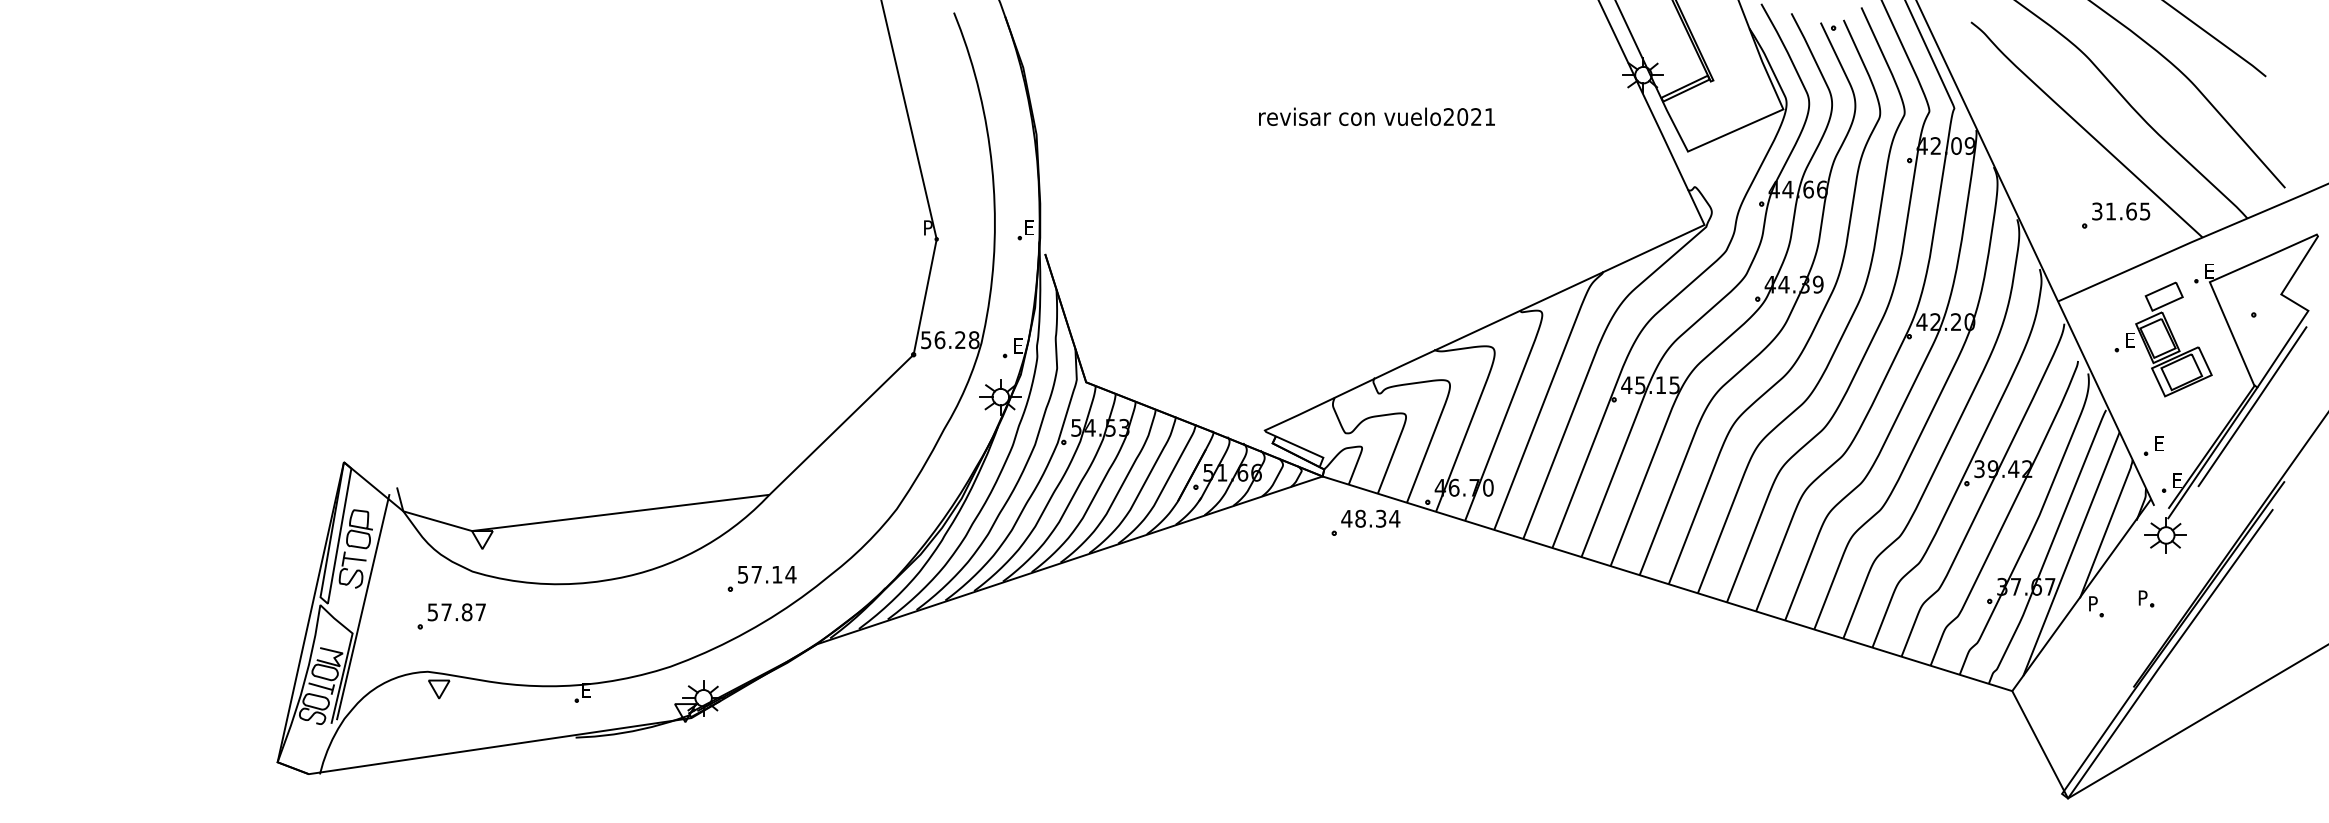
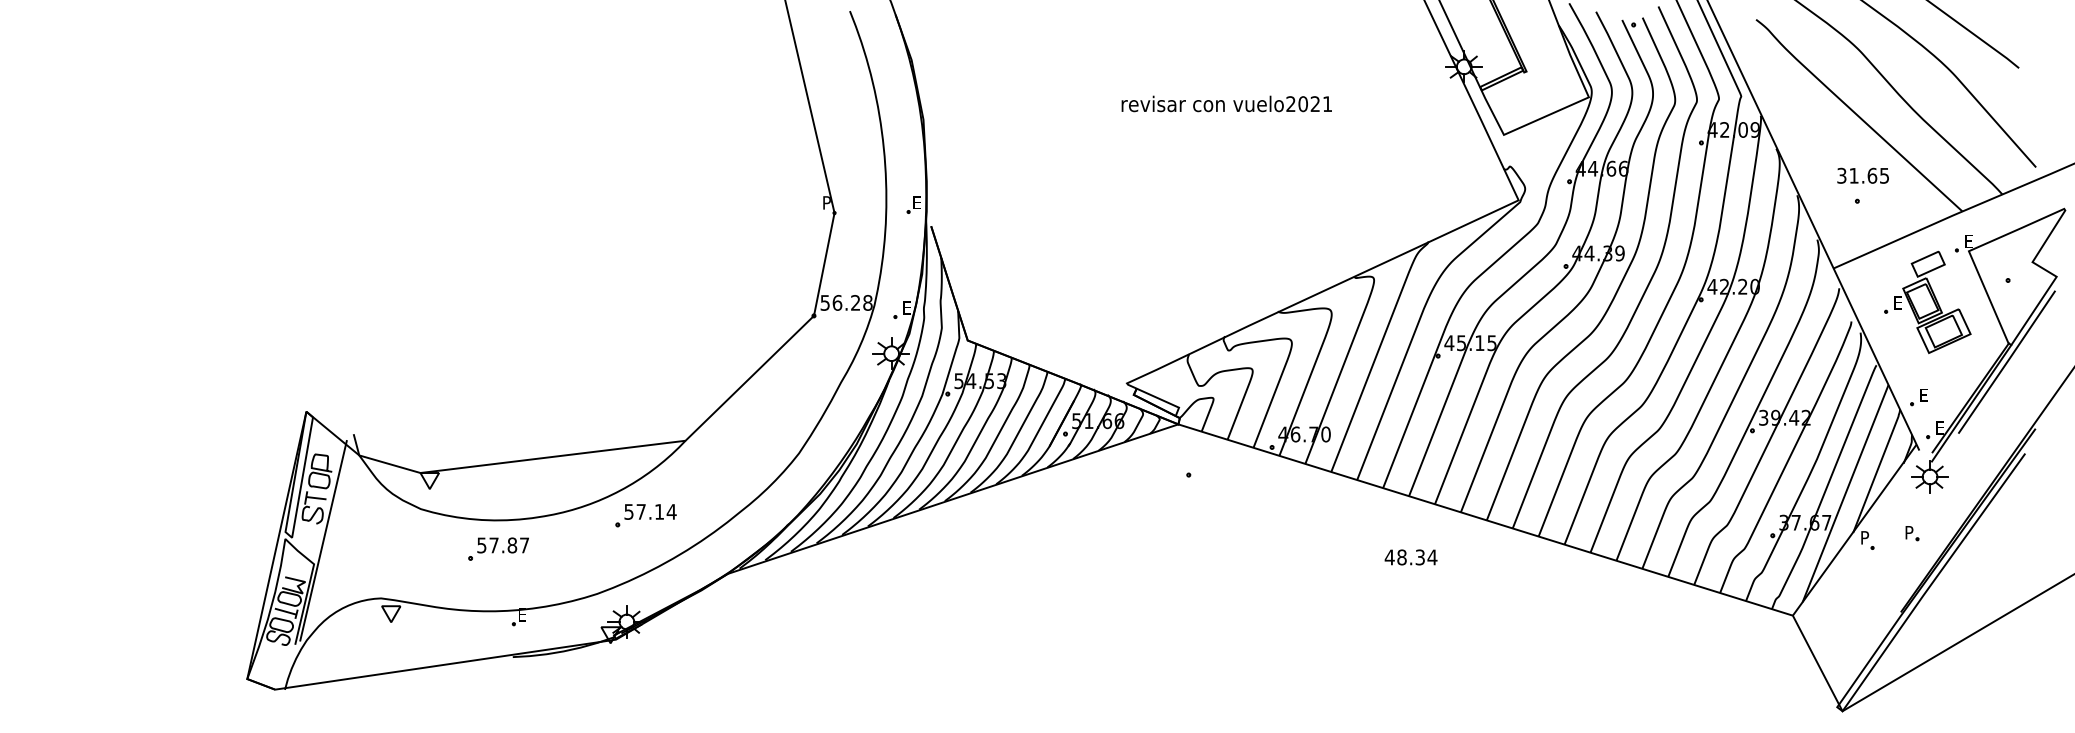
text: (2121, 211) -> (1863, 175), moved
text: (1370, 518) -> (1410, 557), moved
part: (761, 578) -> (645, 515), moved
part: (451, 616) -> (498, 549), moved

